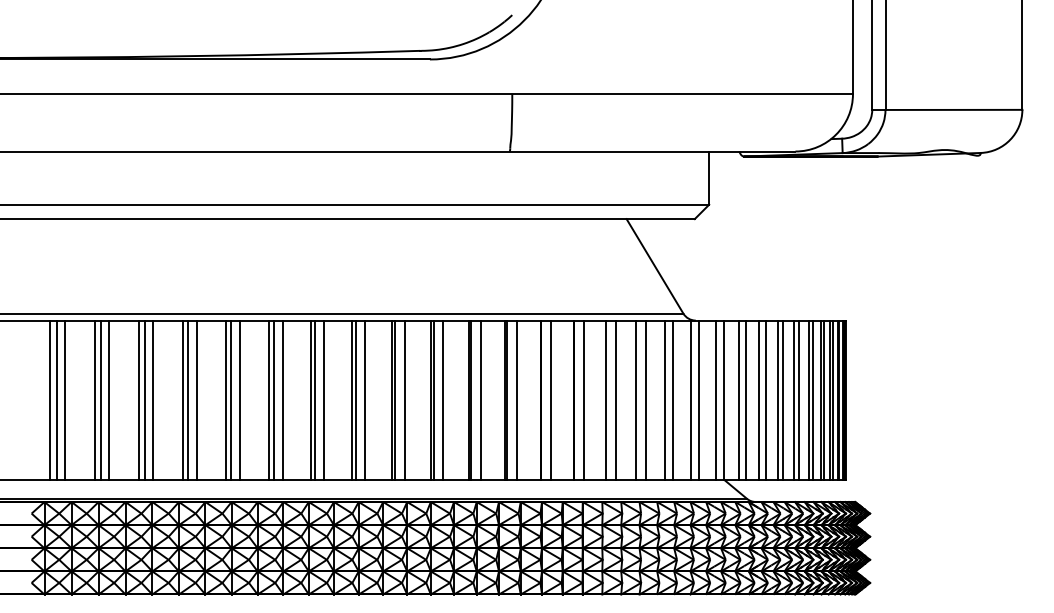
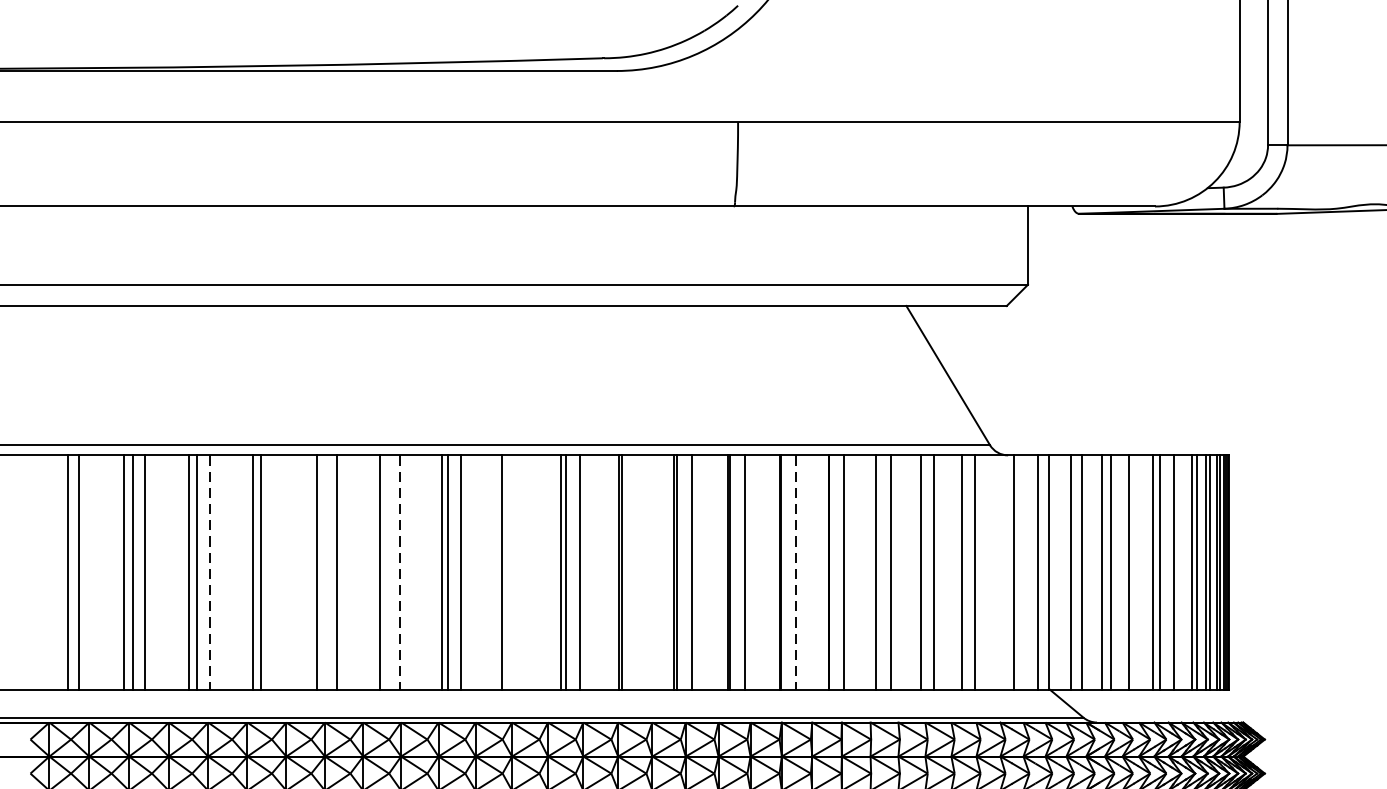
line: (50, 399) -> (58, 571), removed
line: (197, 399) -> (274, 571), removed
line: (231, 399) -> (324, 571), removed
line: (273, 399) -> (386, 571), removed
line: (355, 399) -> (507, 571), removed
line: (365, 399) -> (521, 571), removed
line: (443, 399) -> (636, 571), removed
line: (691, 399) -> (1001, 571), removed
line: (783, 399) -> (1137, 571), removed
line: (812, 399) -> (1180, 571), removed
line: (153, 400) -> (209, 573), solid -> dashed
line: (282, 400) -> (399, 573), solid -> dashed
line: (551, 400) -> (795, 573), solid -> dashed

